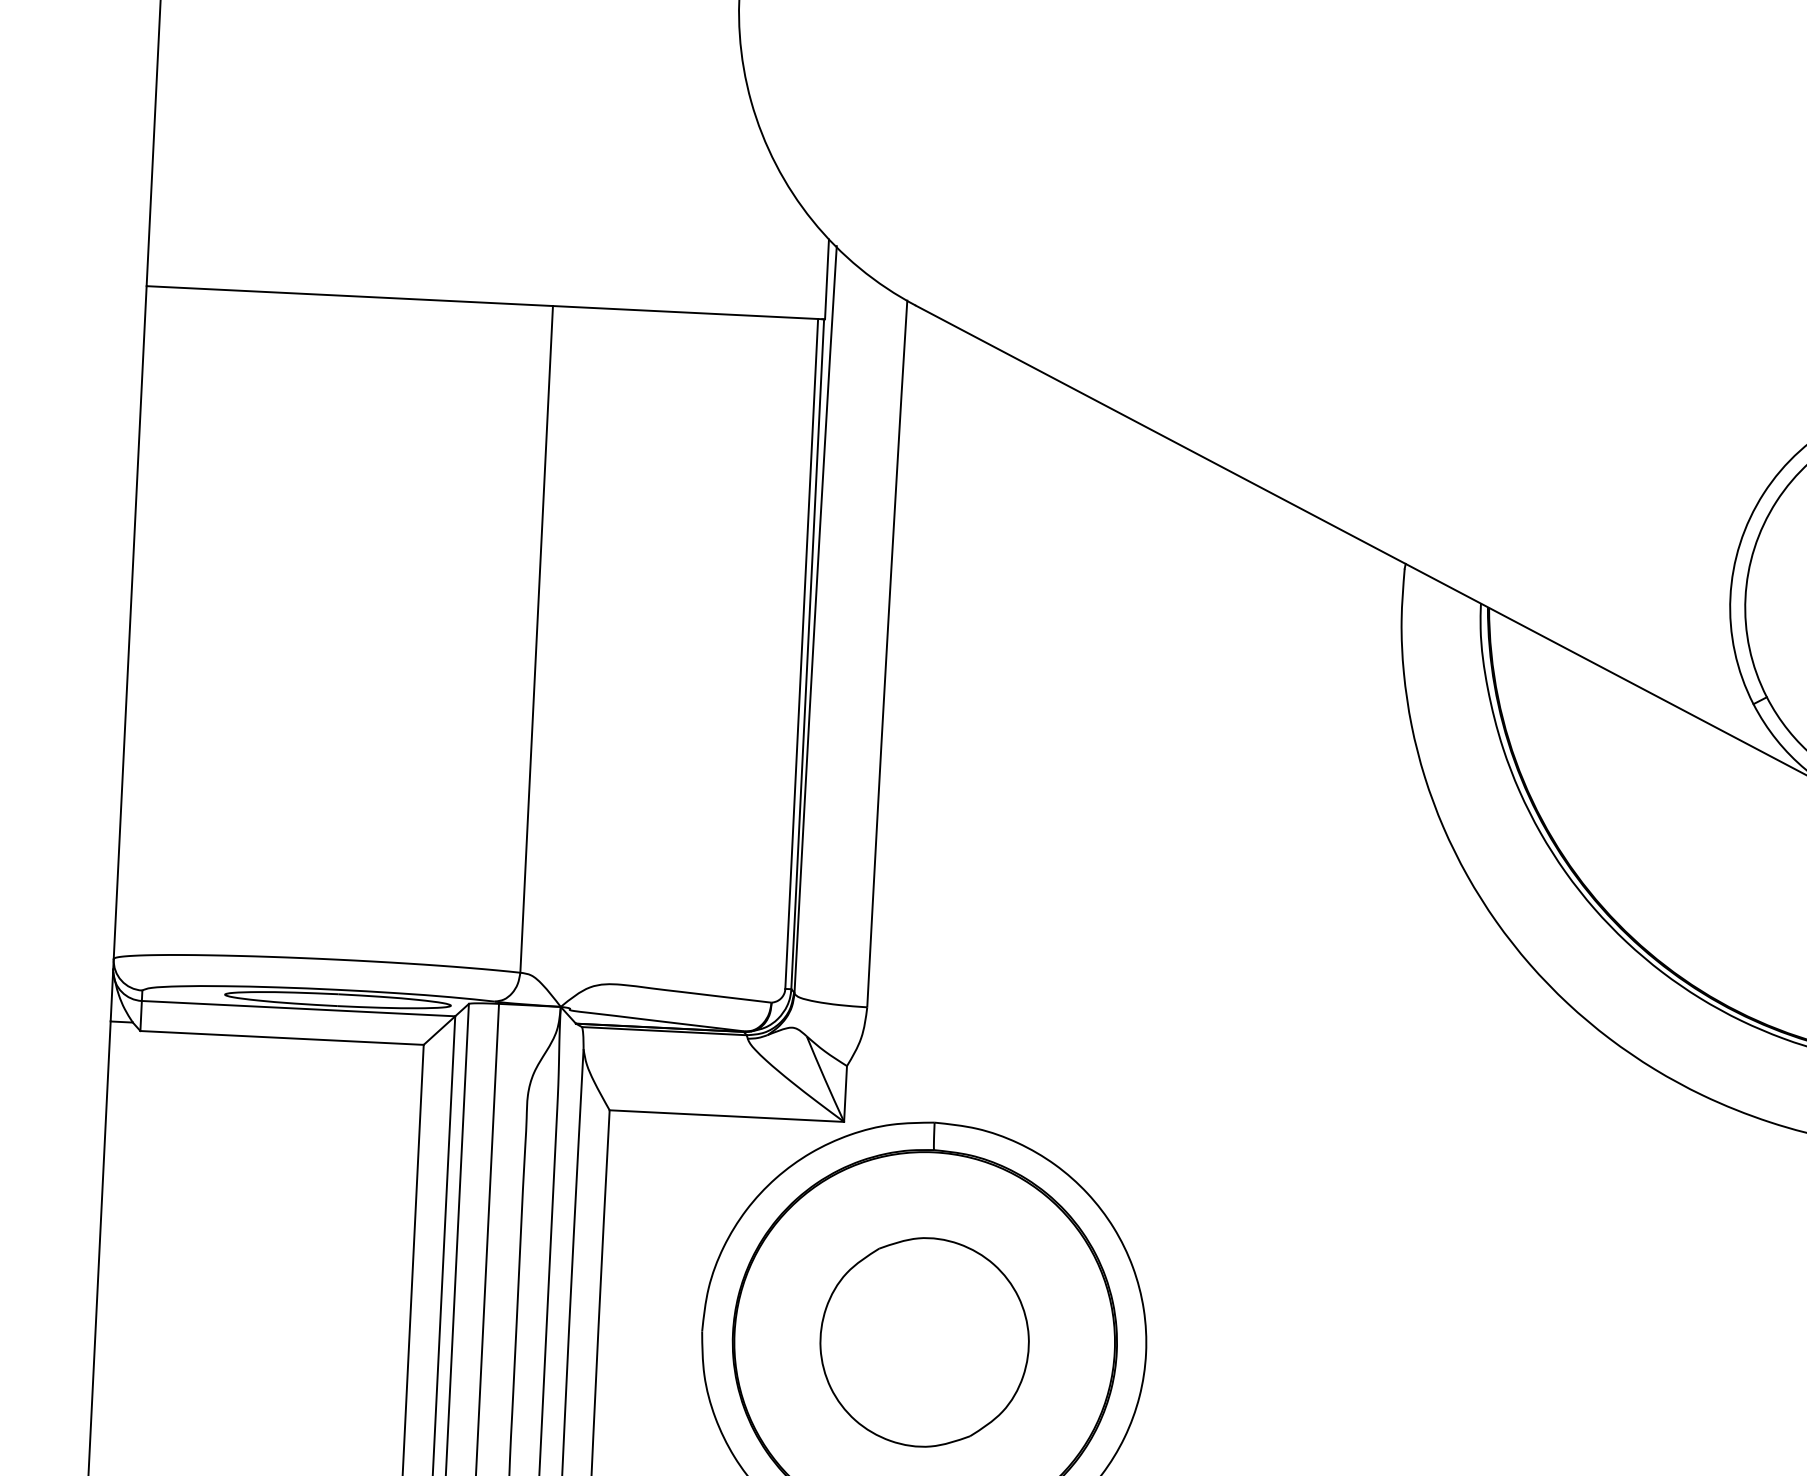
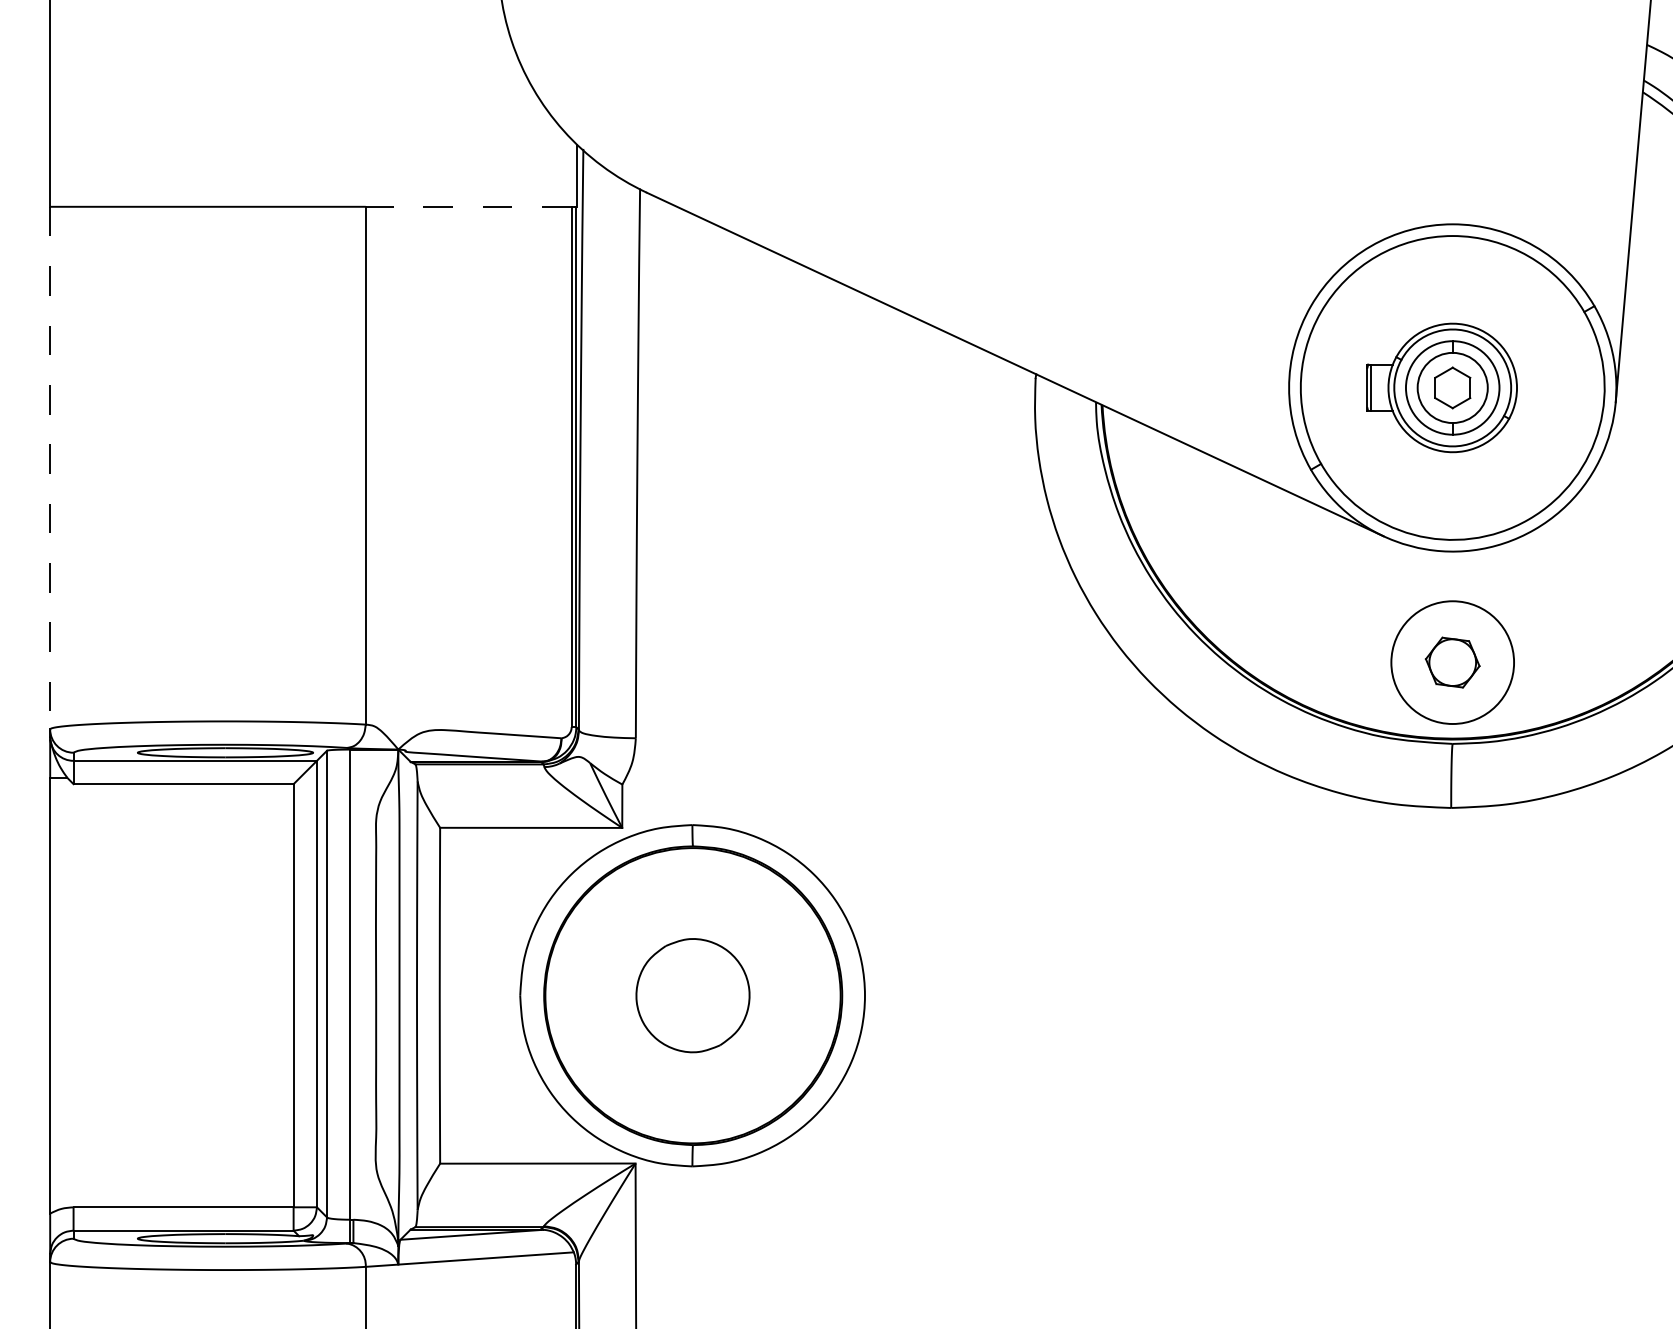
line: (685, 312) -> (468, 206), solid -> dashed
line: (130, 623) -> (50, 468), solid -> dashed
part: (924, 1342) -> (692, 995), size x0.7

